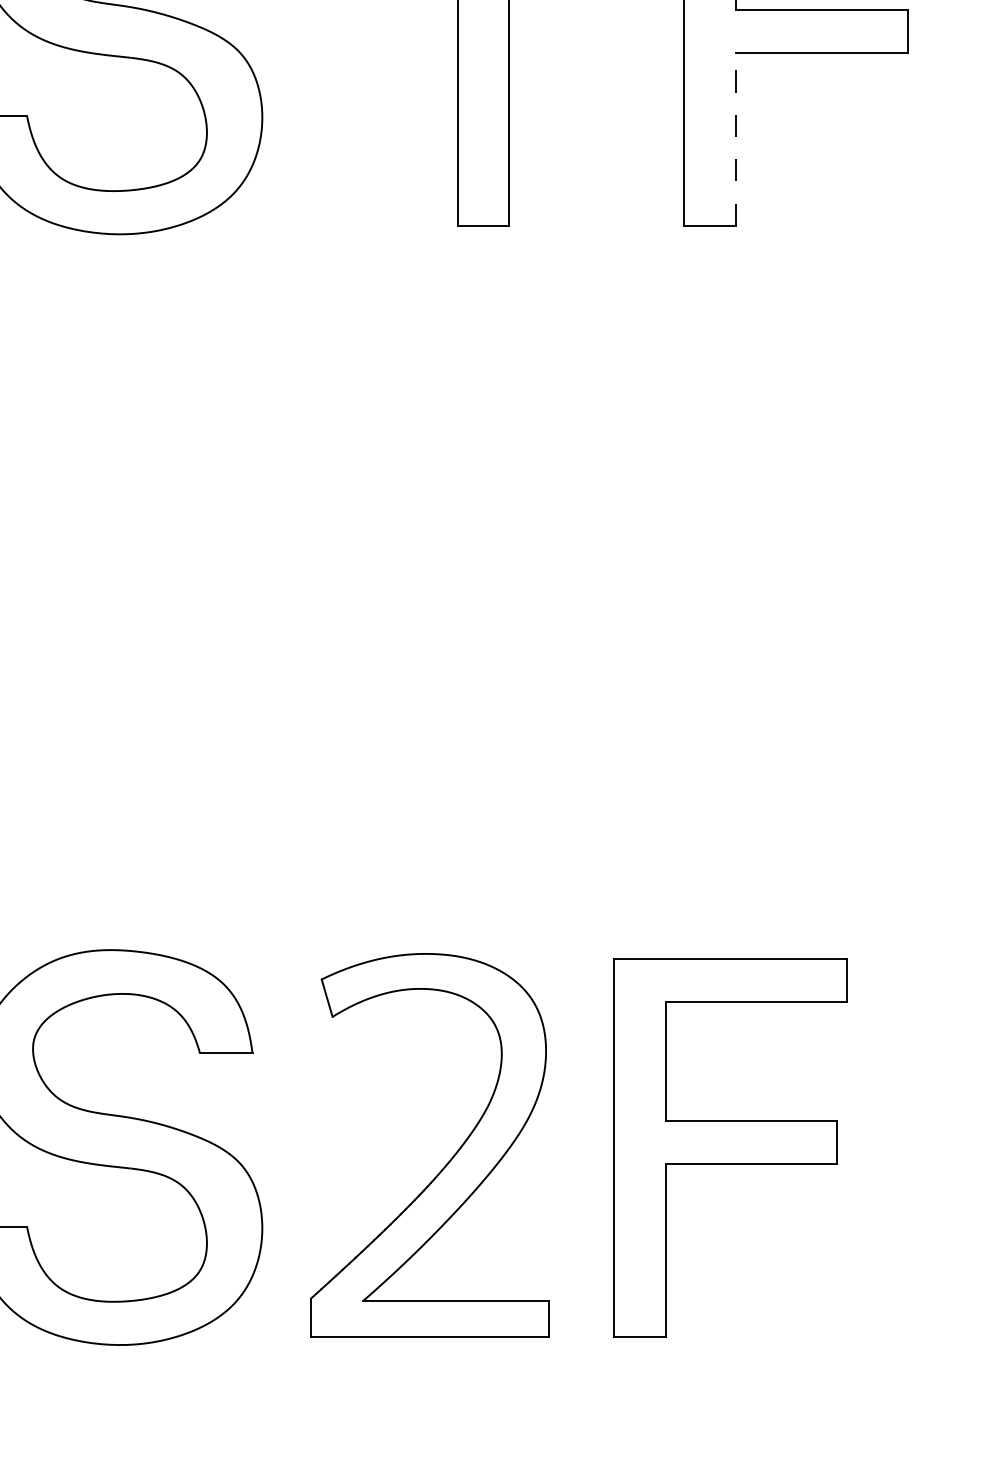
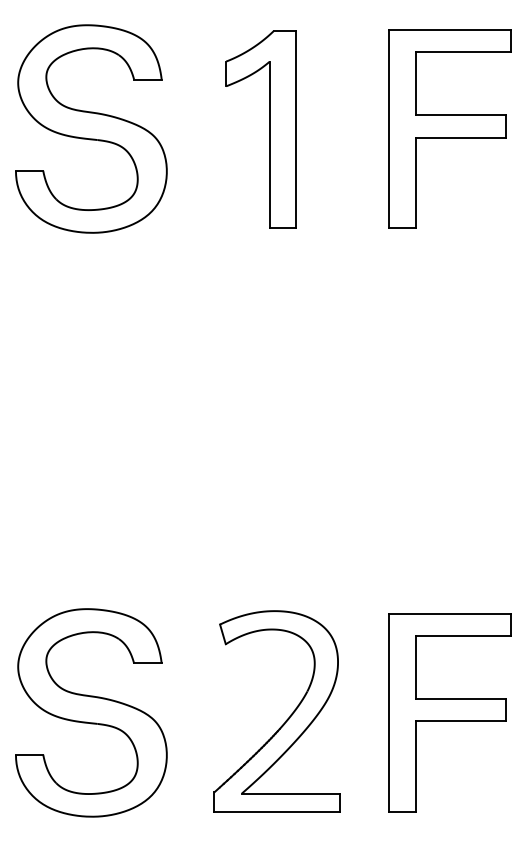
line: (735, 138) -> (415, 182), dashed -> solid
part: (729, 1146) -> (449, 712), moved
part: (446, 1161) -> (285, 720), moved

